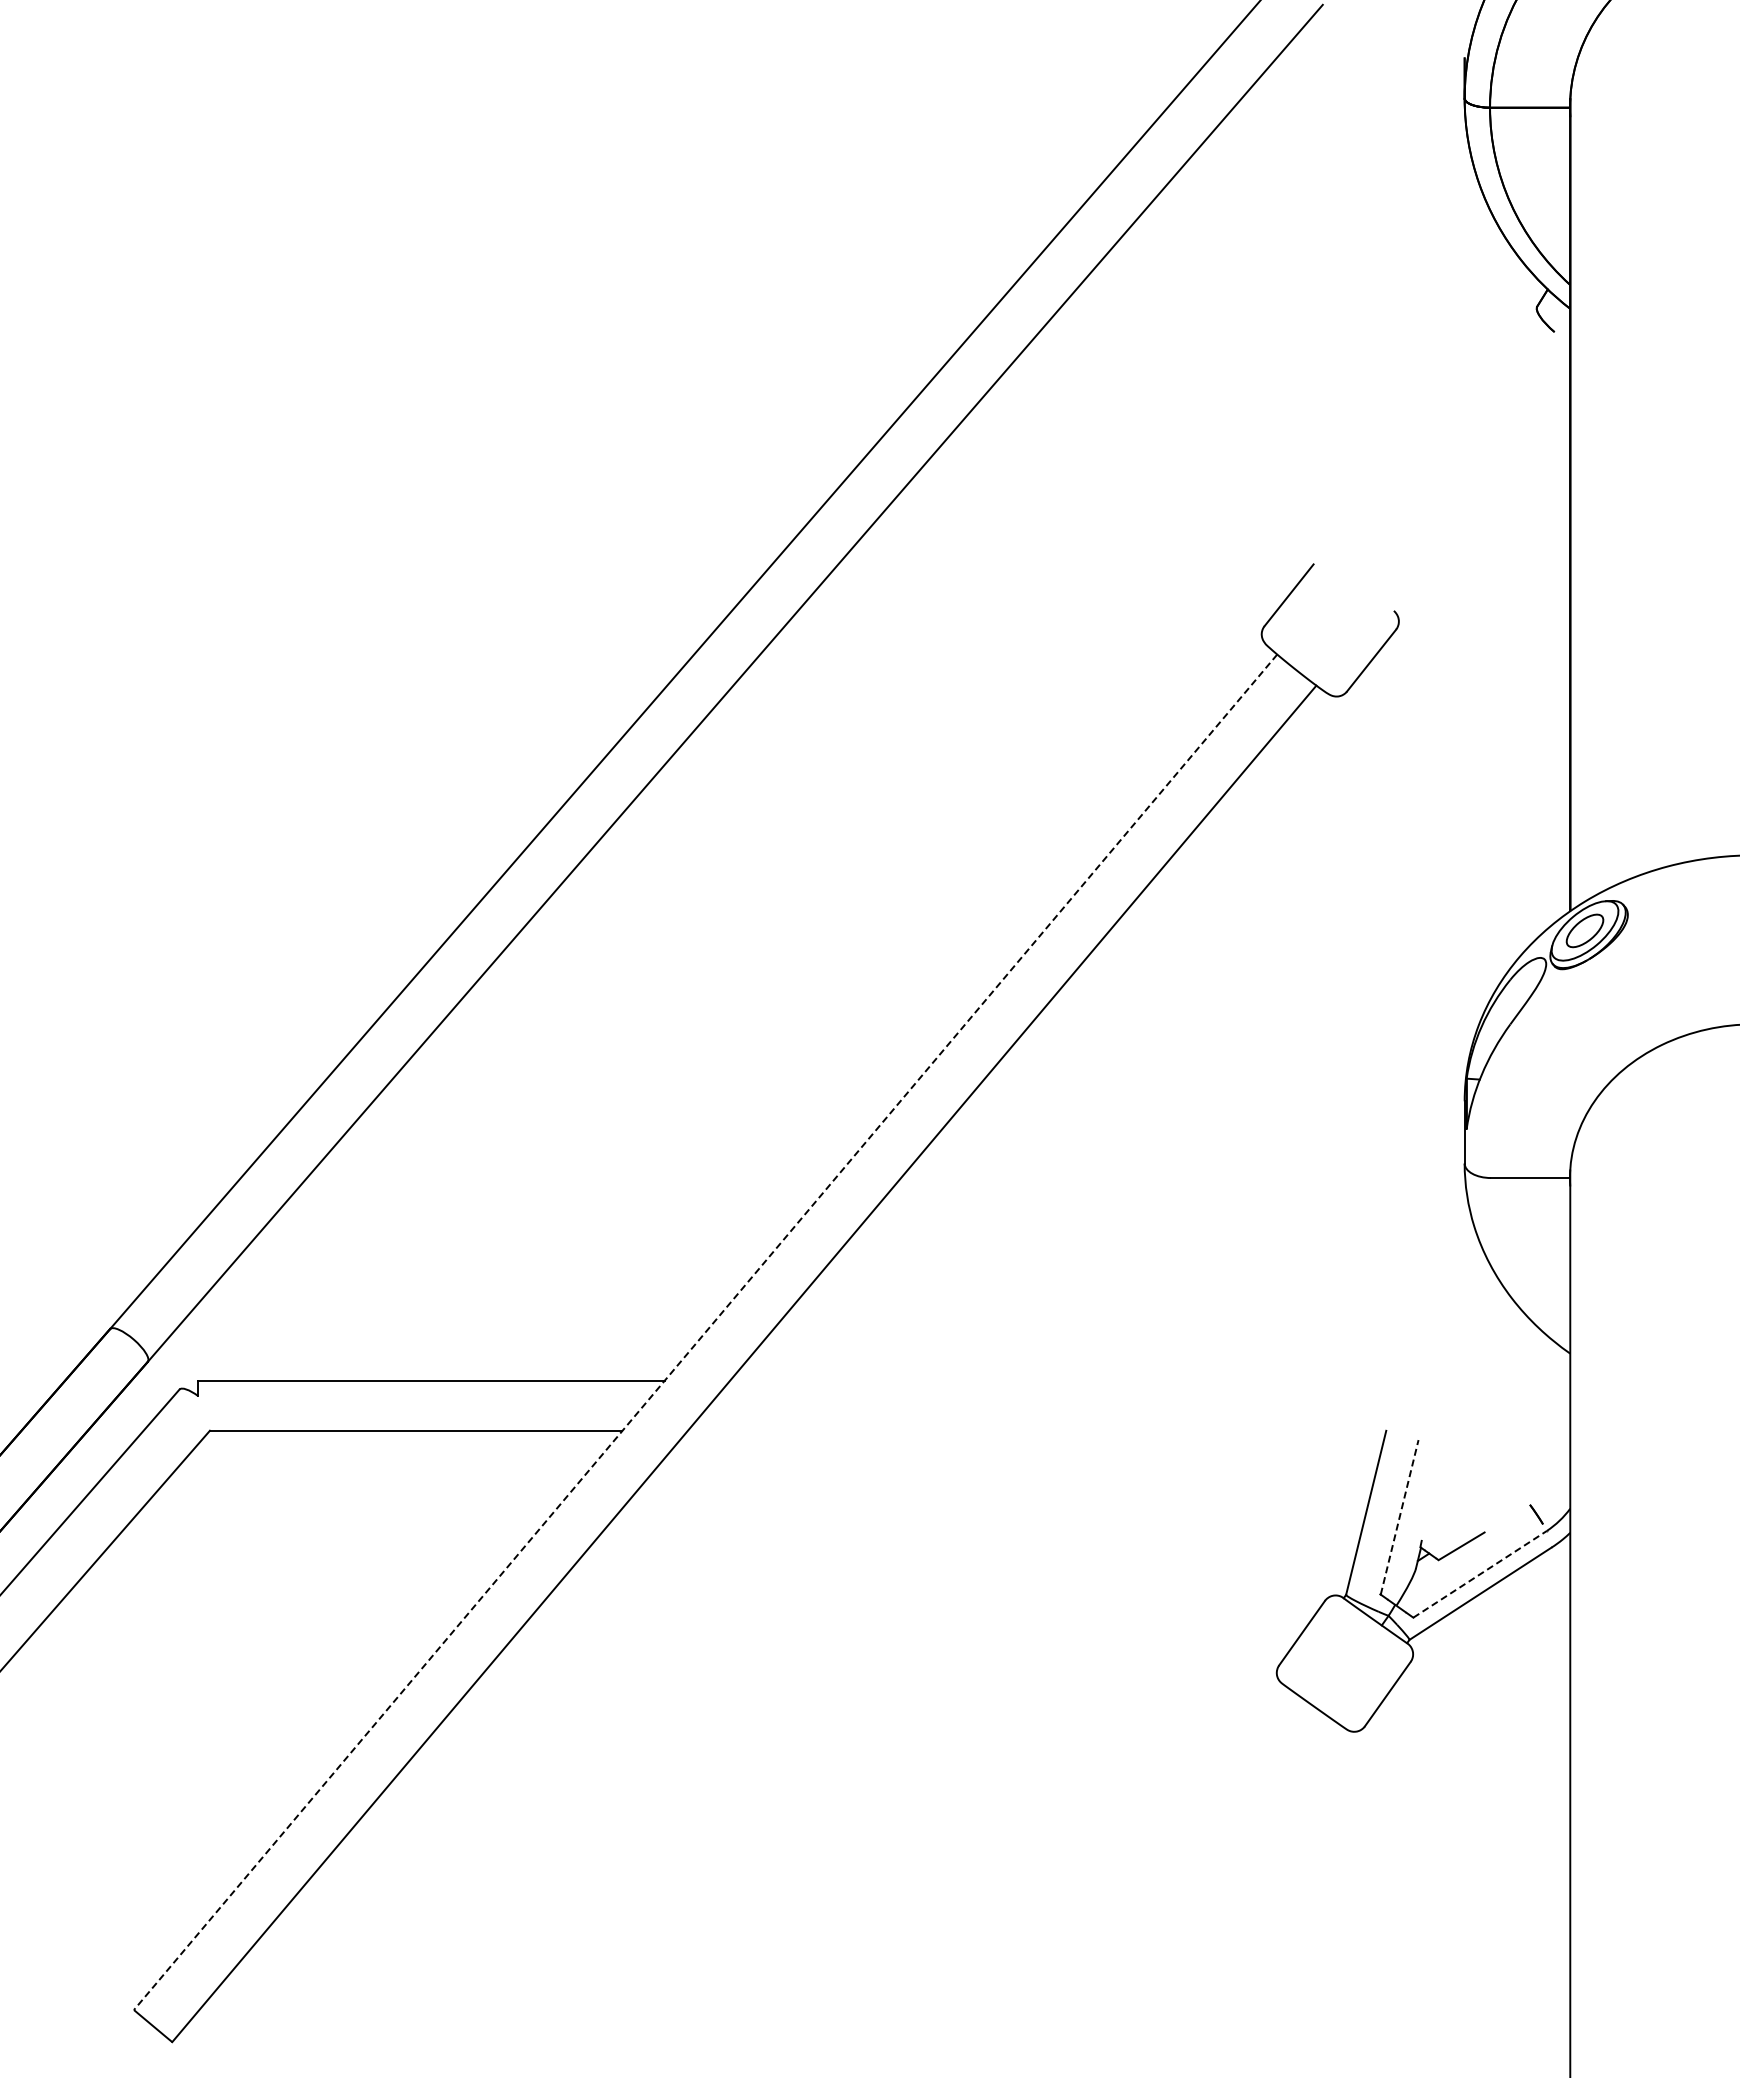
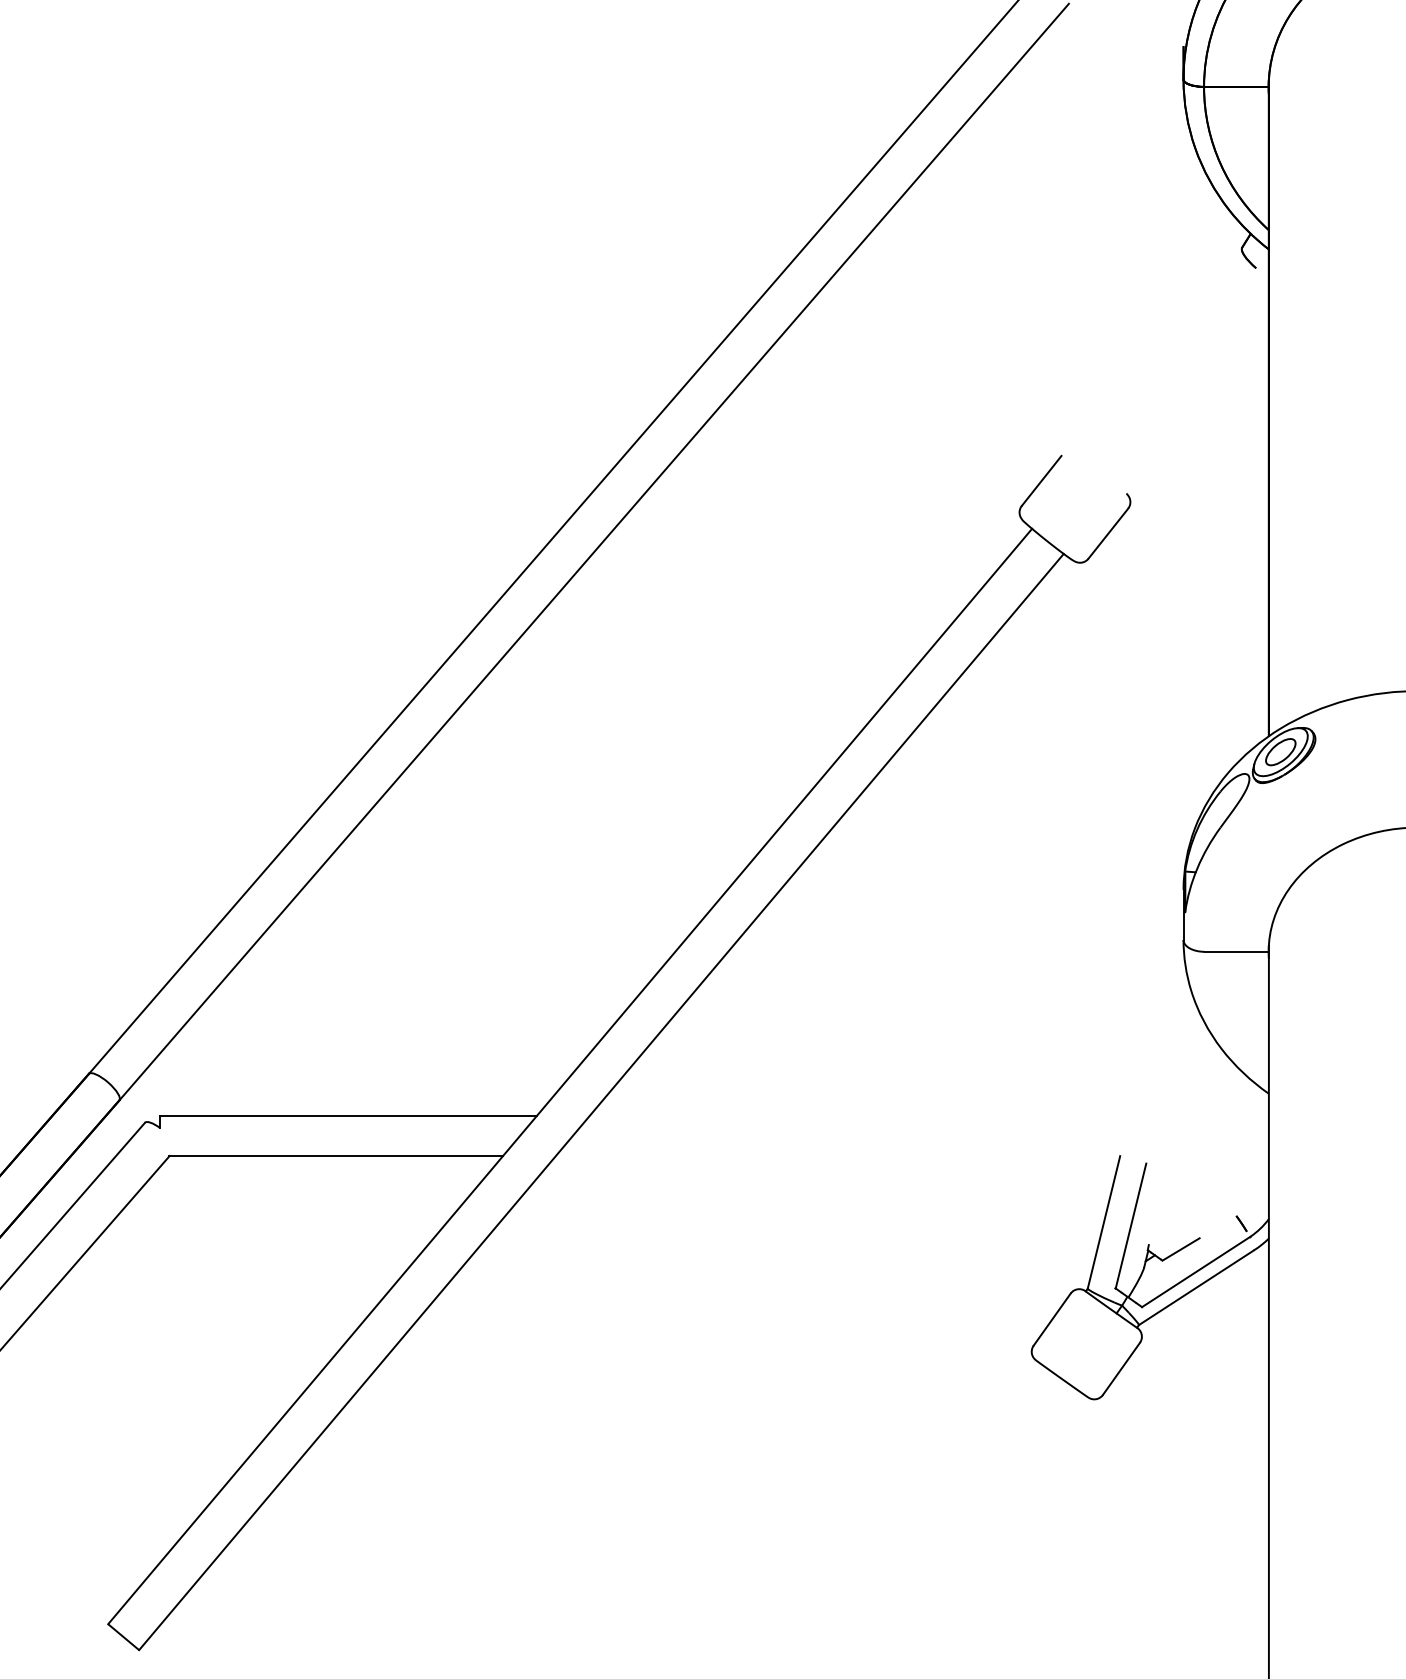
line: (705, 1332) -> (570, 1076), dashed -> solid
line: (1399, 1517) -> (1130, 1226), dashed -> solid
line: (1480, 1574) -> (1196, 1272), dashed -> solid

